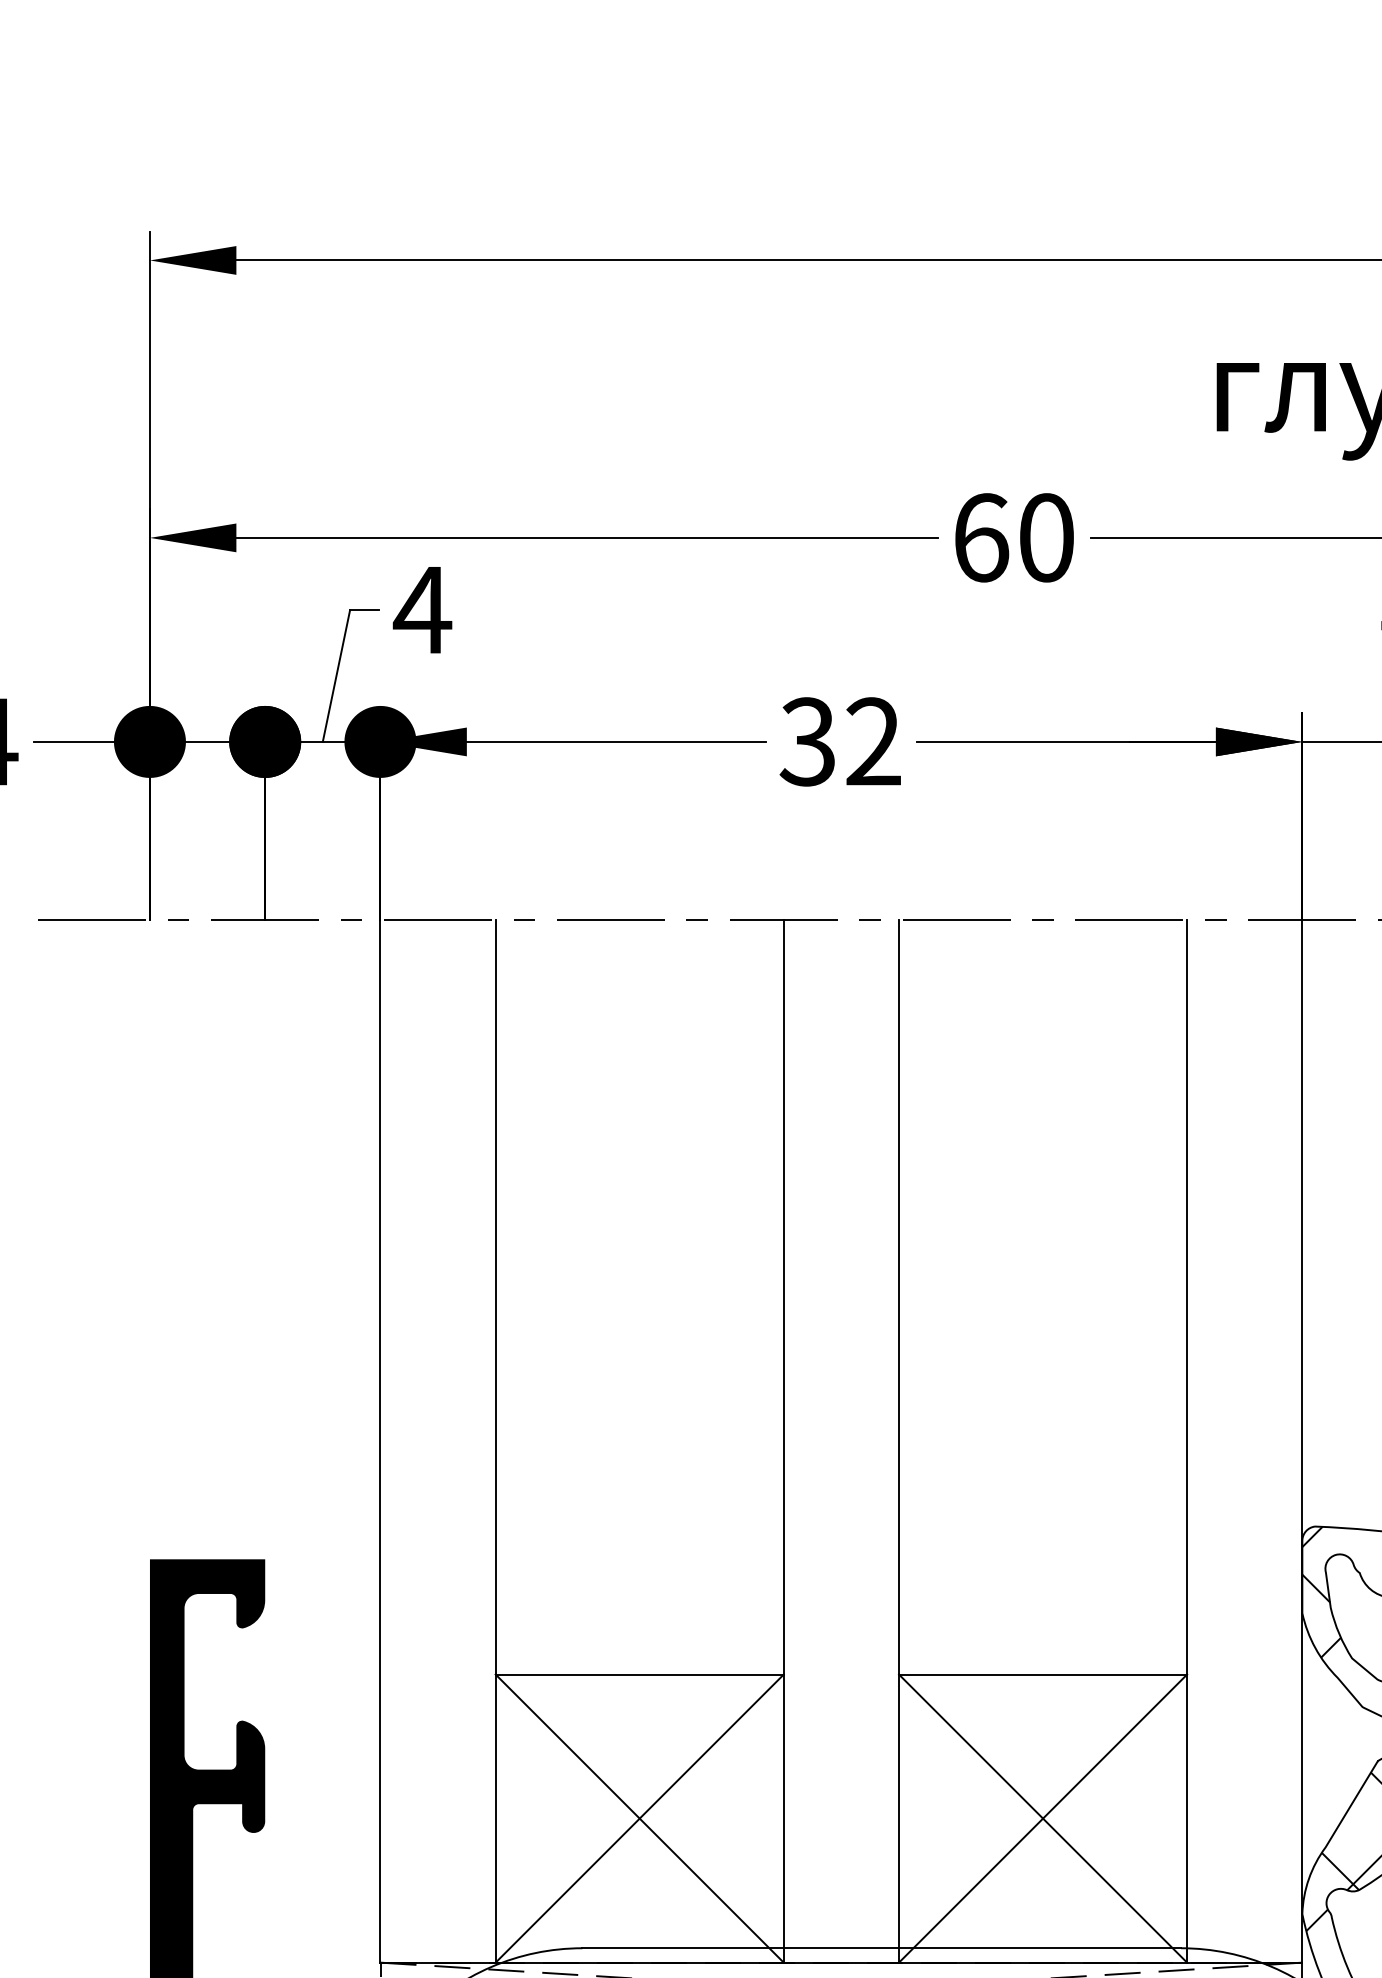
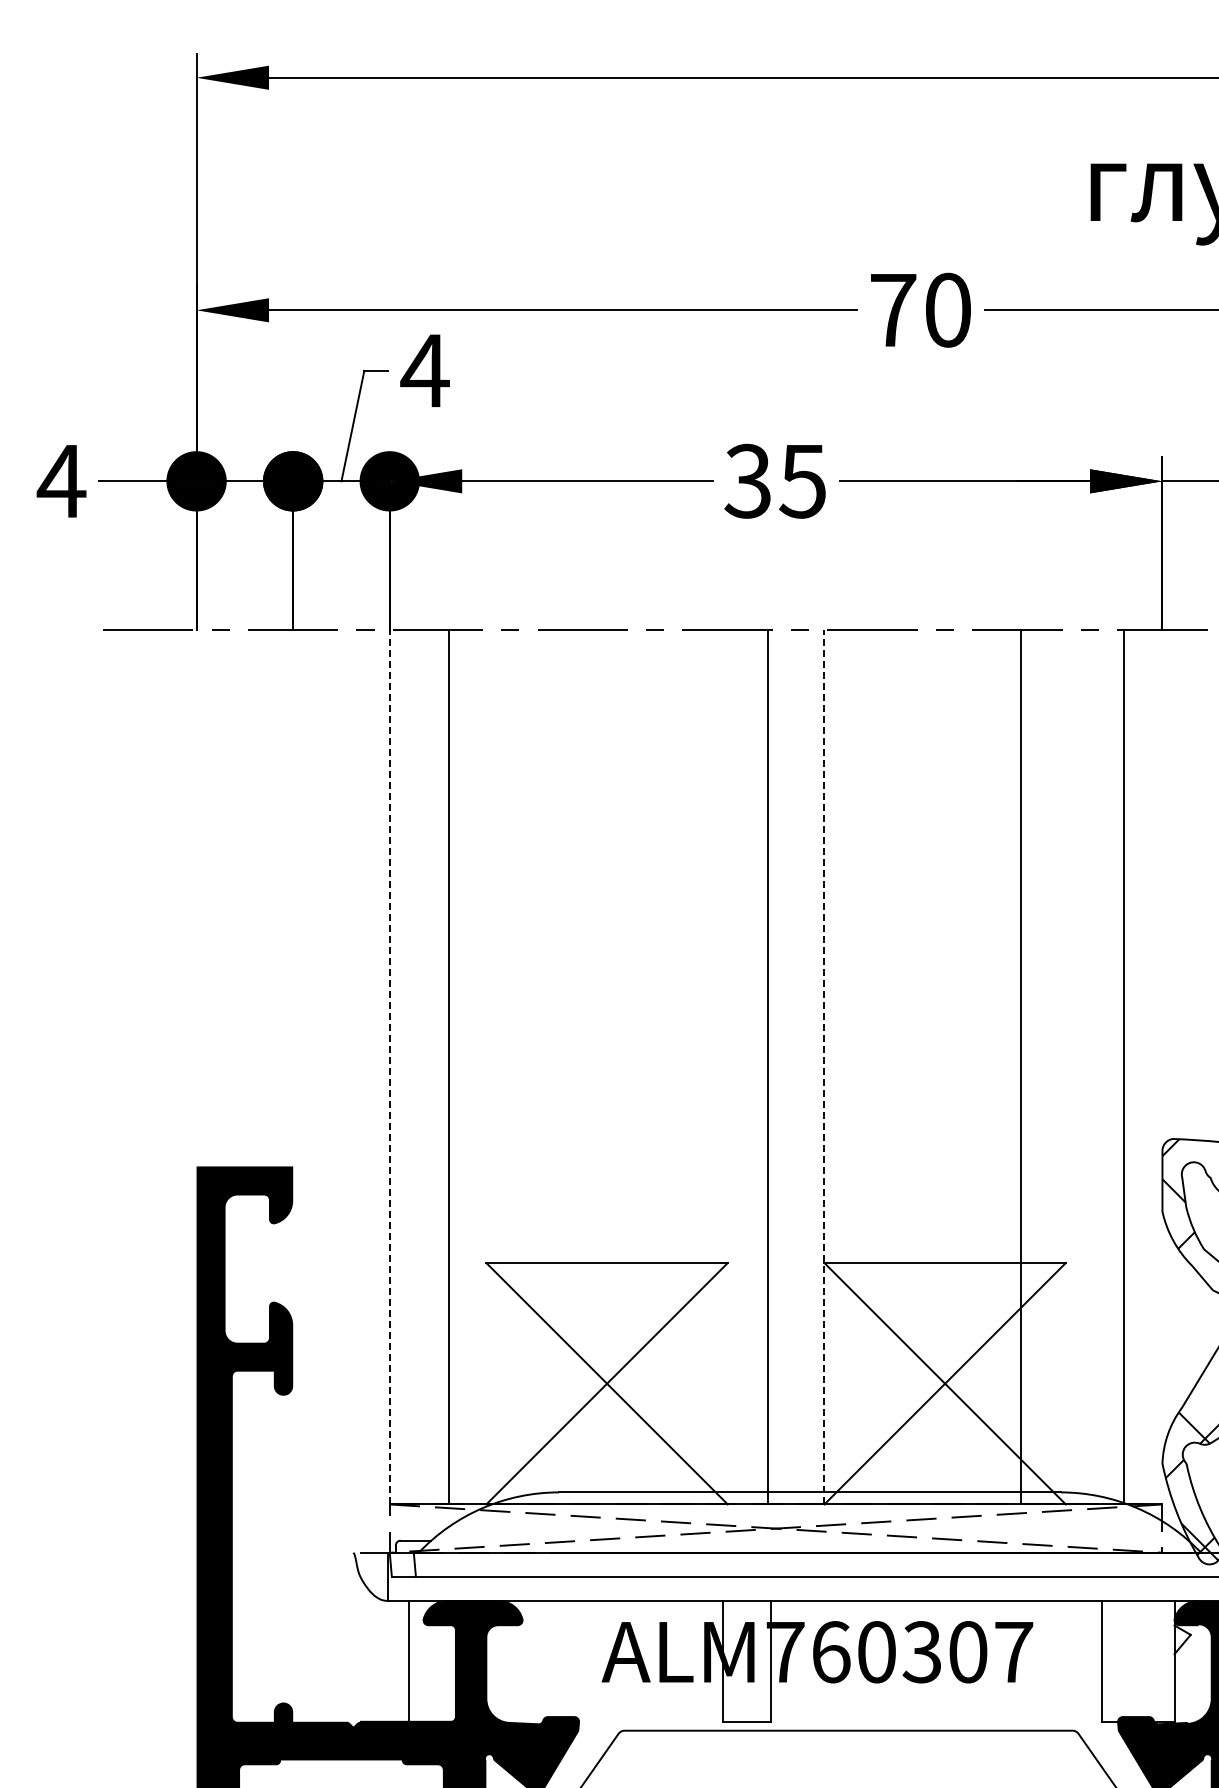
text: (981, 536) -> (893, 309), 60 -> 70
text: (872, 740) -> (802, 480), 32 -> 35
line: (380, 1440) -> (389, 1066), solid -> dashed
line: (899, 1440) -> (824, 1066), solid -> dashed
line: (495, 1441) -> (449, 1067), moved
line: (783, 1441) -> (767, 1067), moved
line: (1186, 1441) -> (1020, 1067), moved
line: (1302, 1441) -> (1124, 1067), moved

